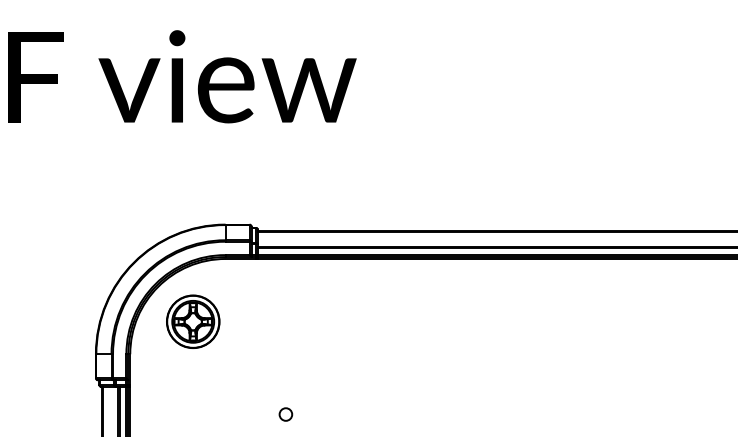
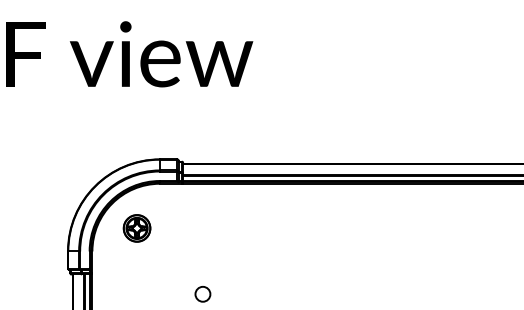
part: (192, 321) -> (136, 228), size x0.71
circle: (285, 414) -> (202, 294), size x1.67

